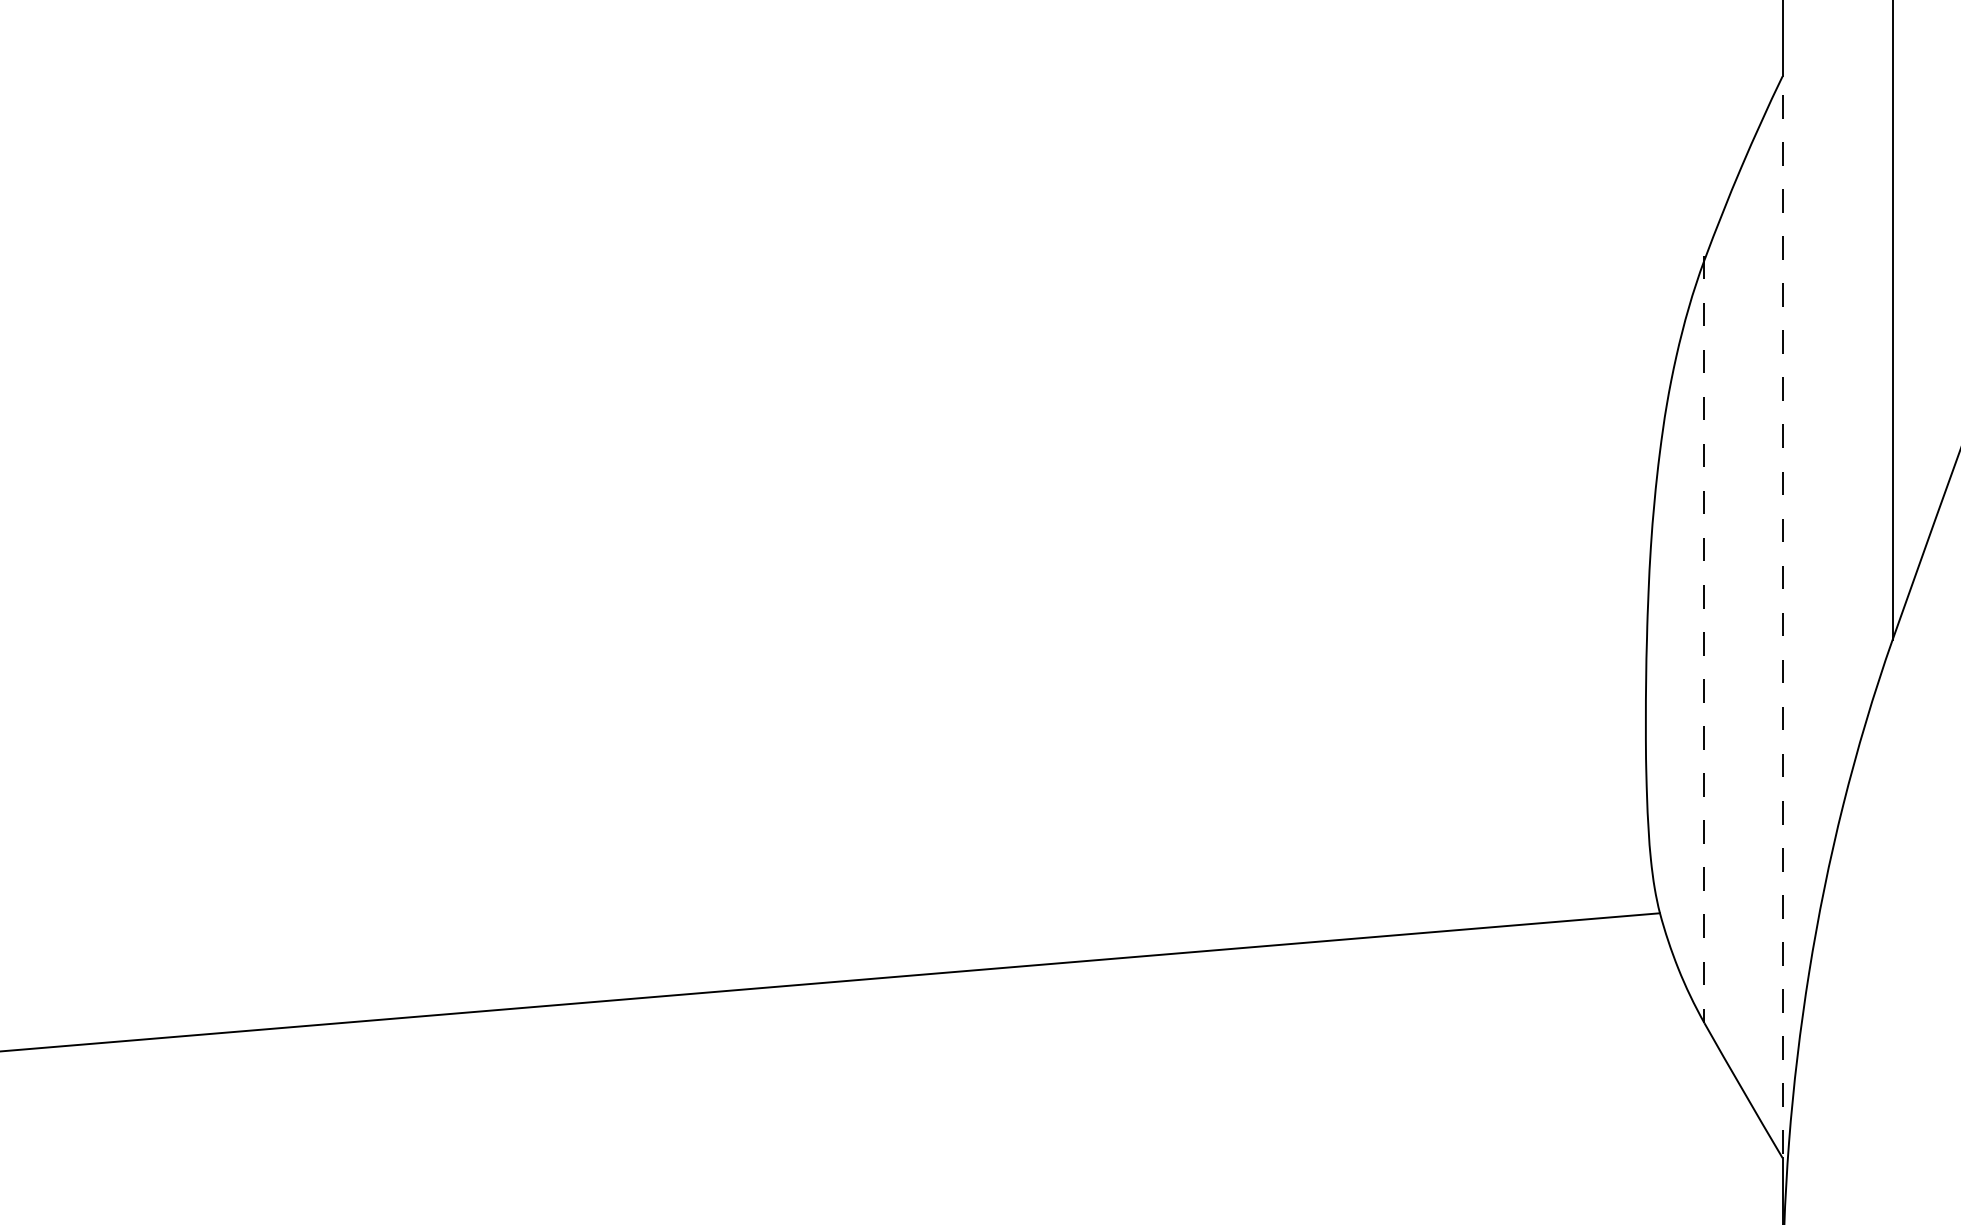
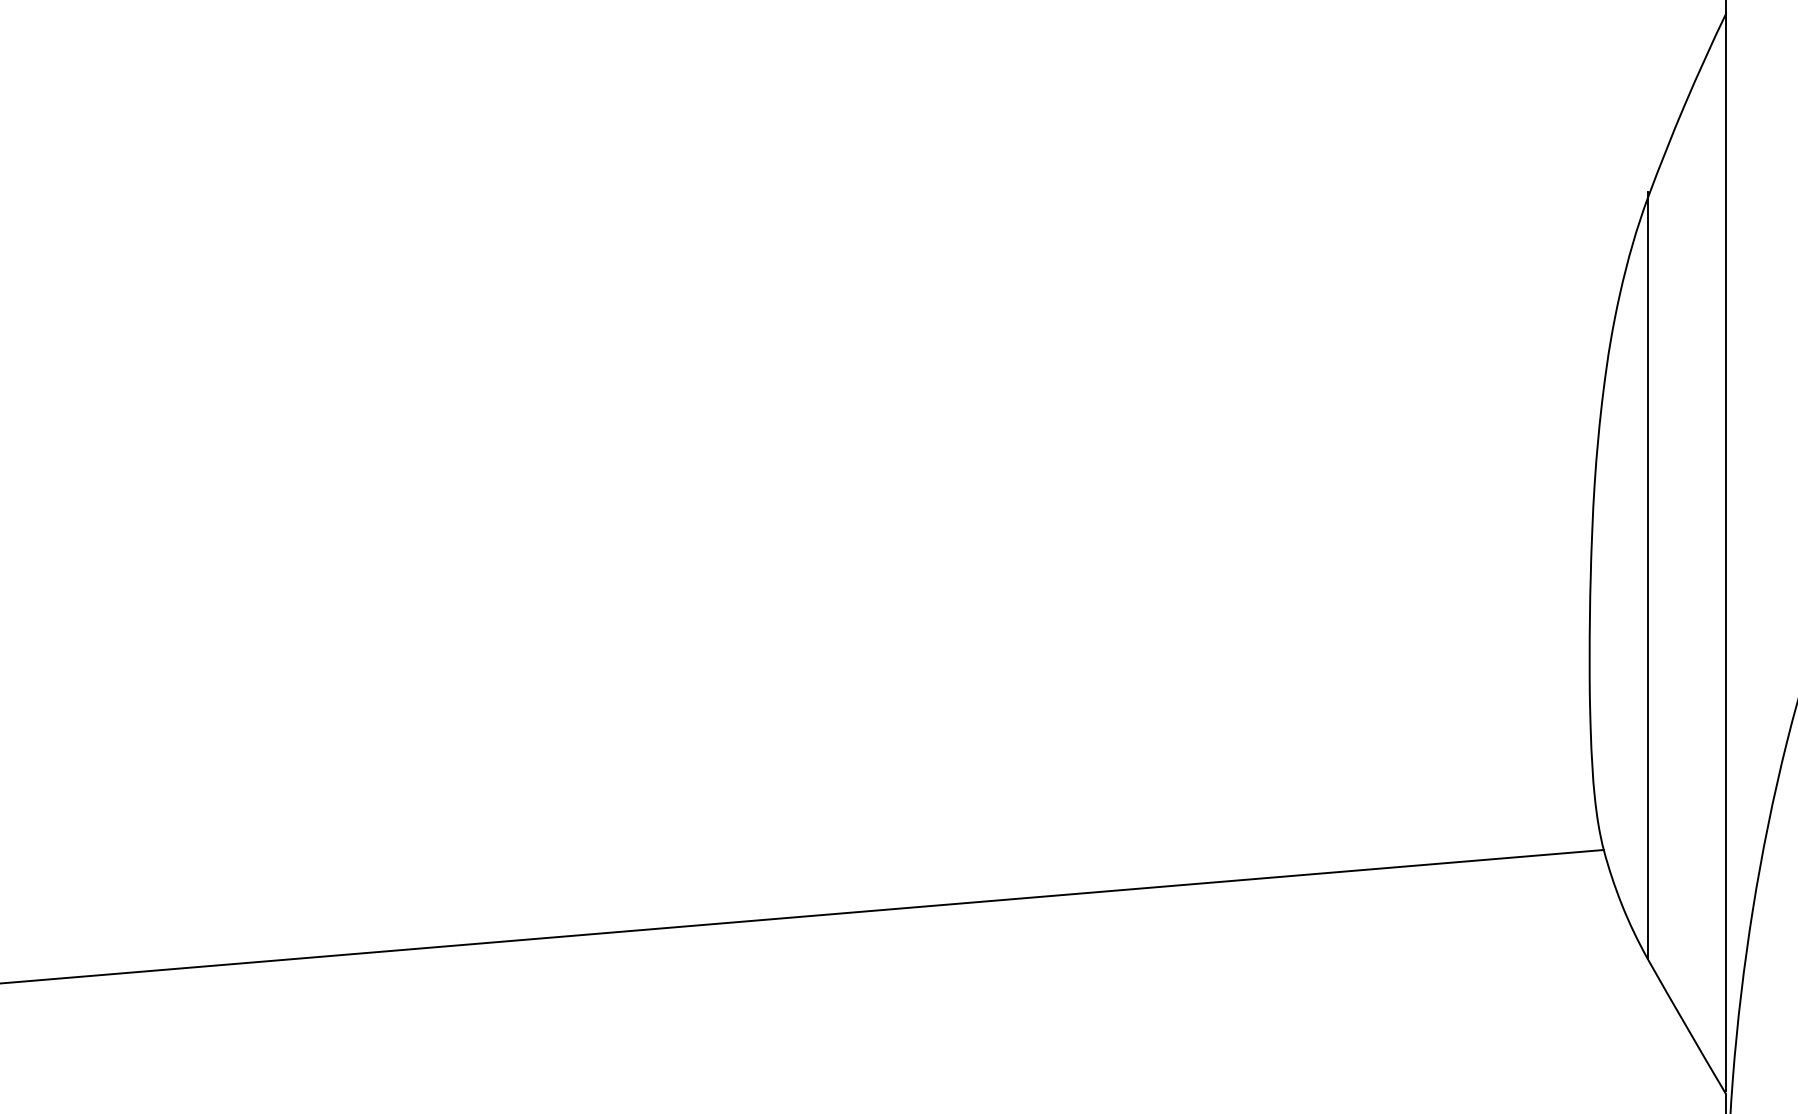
line: (1782, 615) -> (1726, 552), dashed -> solid
line: (1704, 639) -> (1648, 576), dashed -> solid

